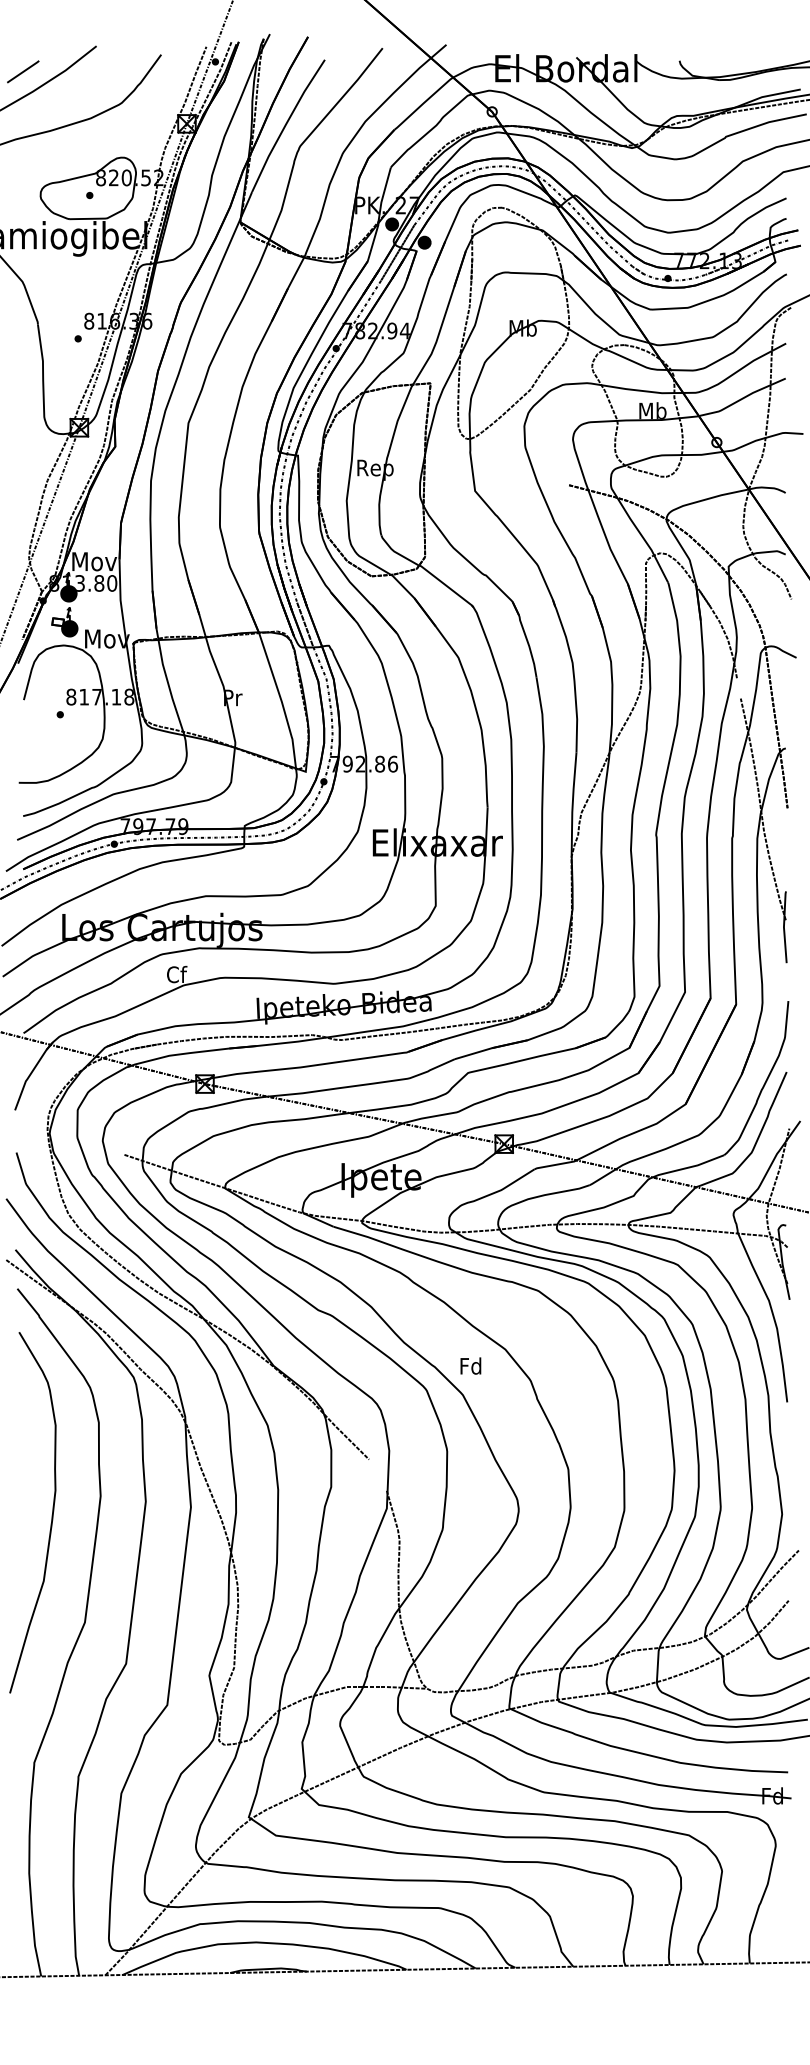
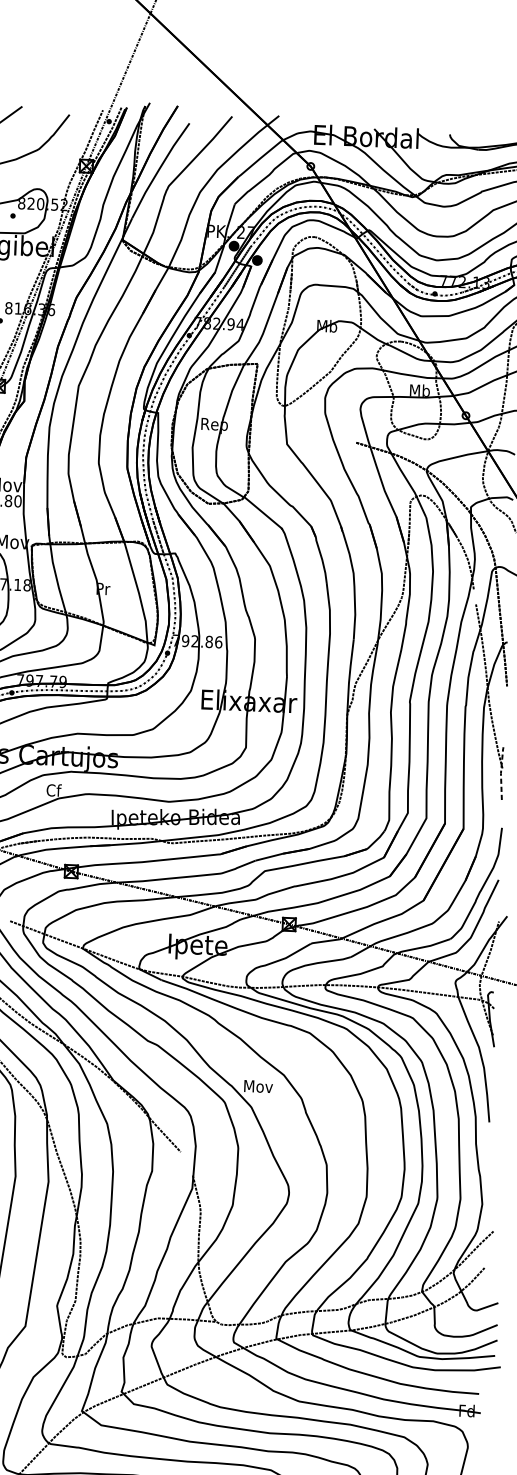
line: (784, 926) -> (501, 773), solid -> dashed
text: (470, 1365) -> (257, 1085), Fd -> Mov

